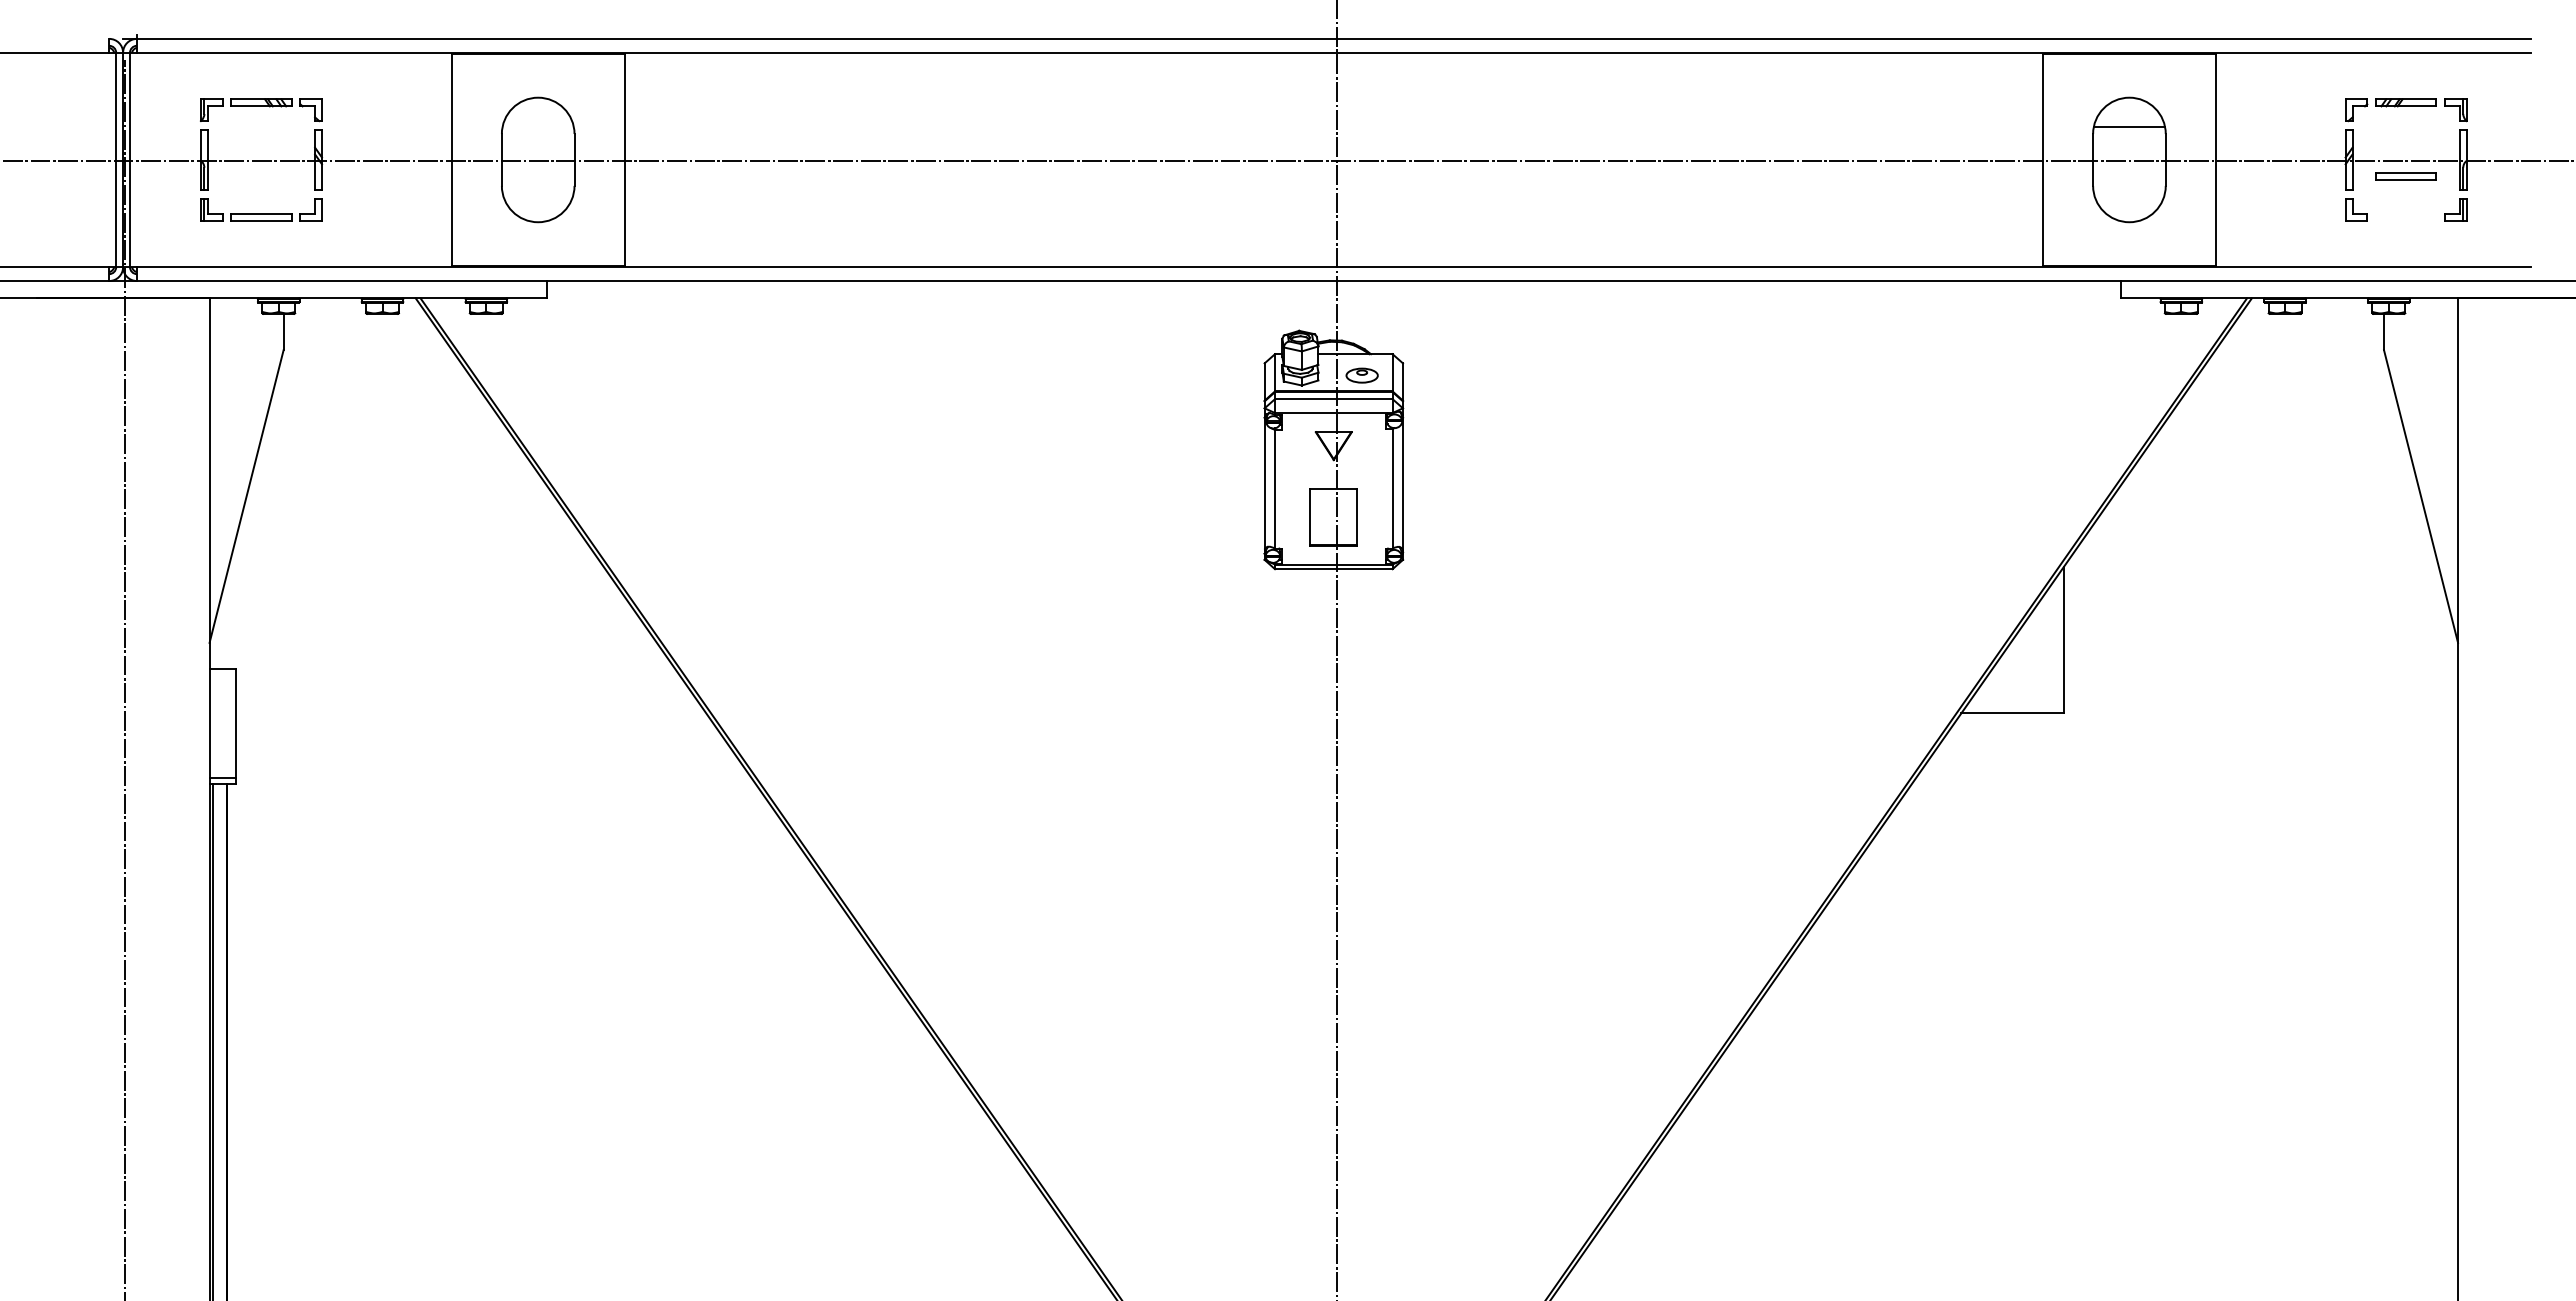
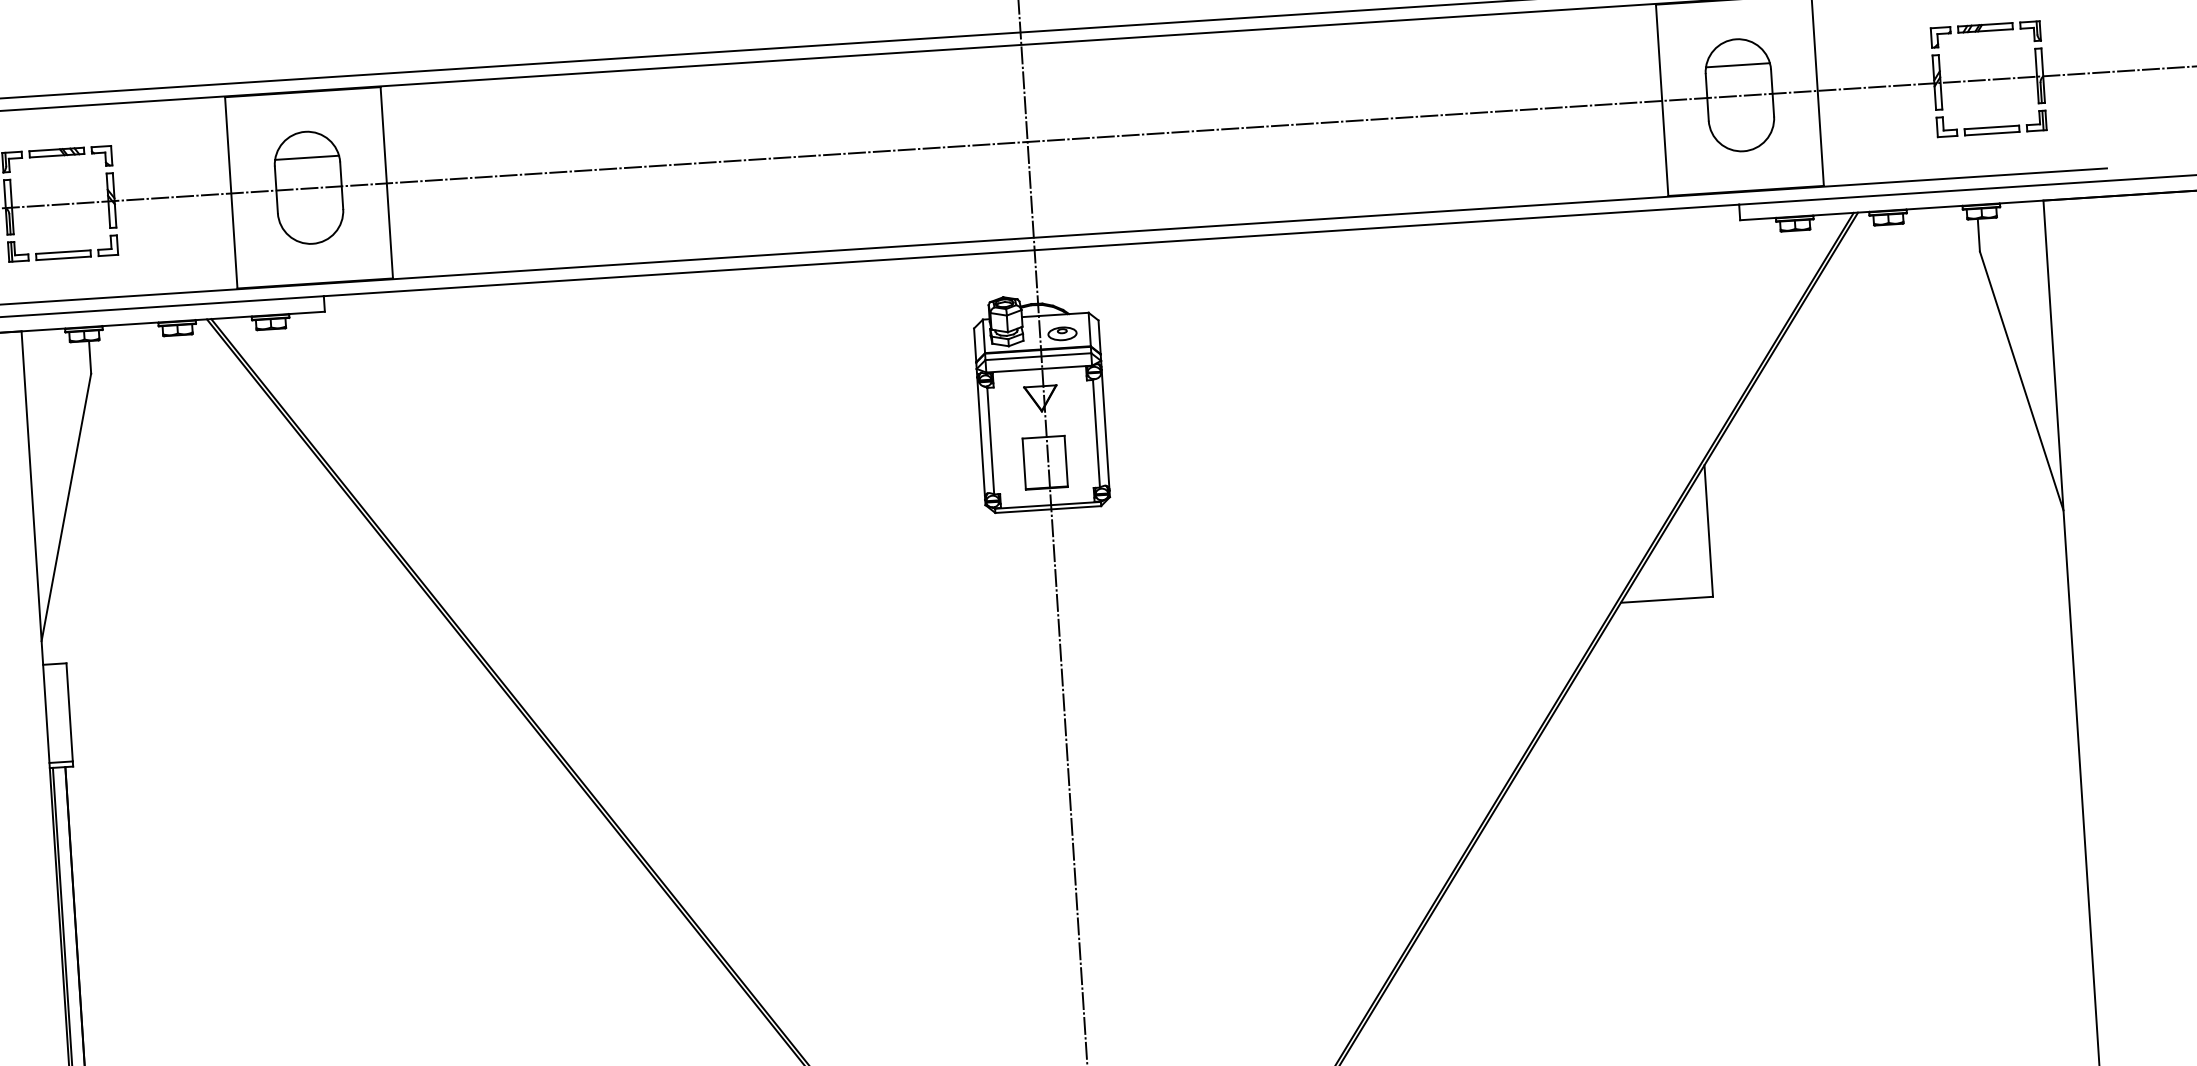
line: (537, 126) -> (306, 157), added
part: (2405, 176) -> (1991, 130), moved

